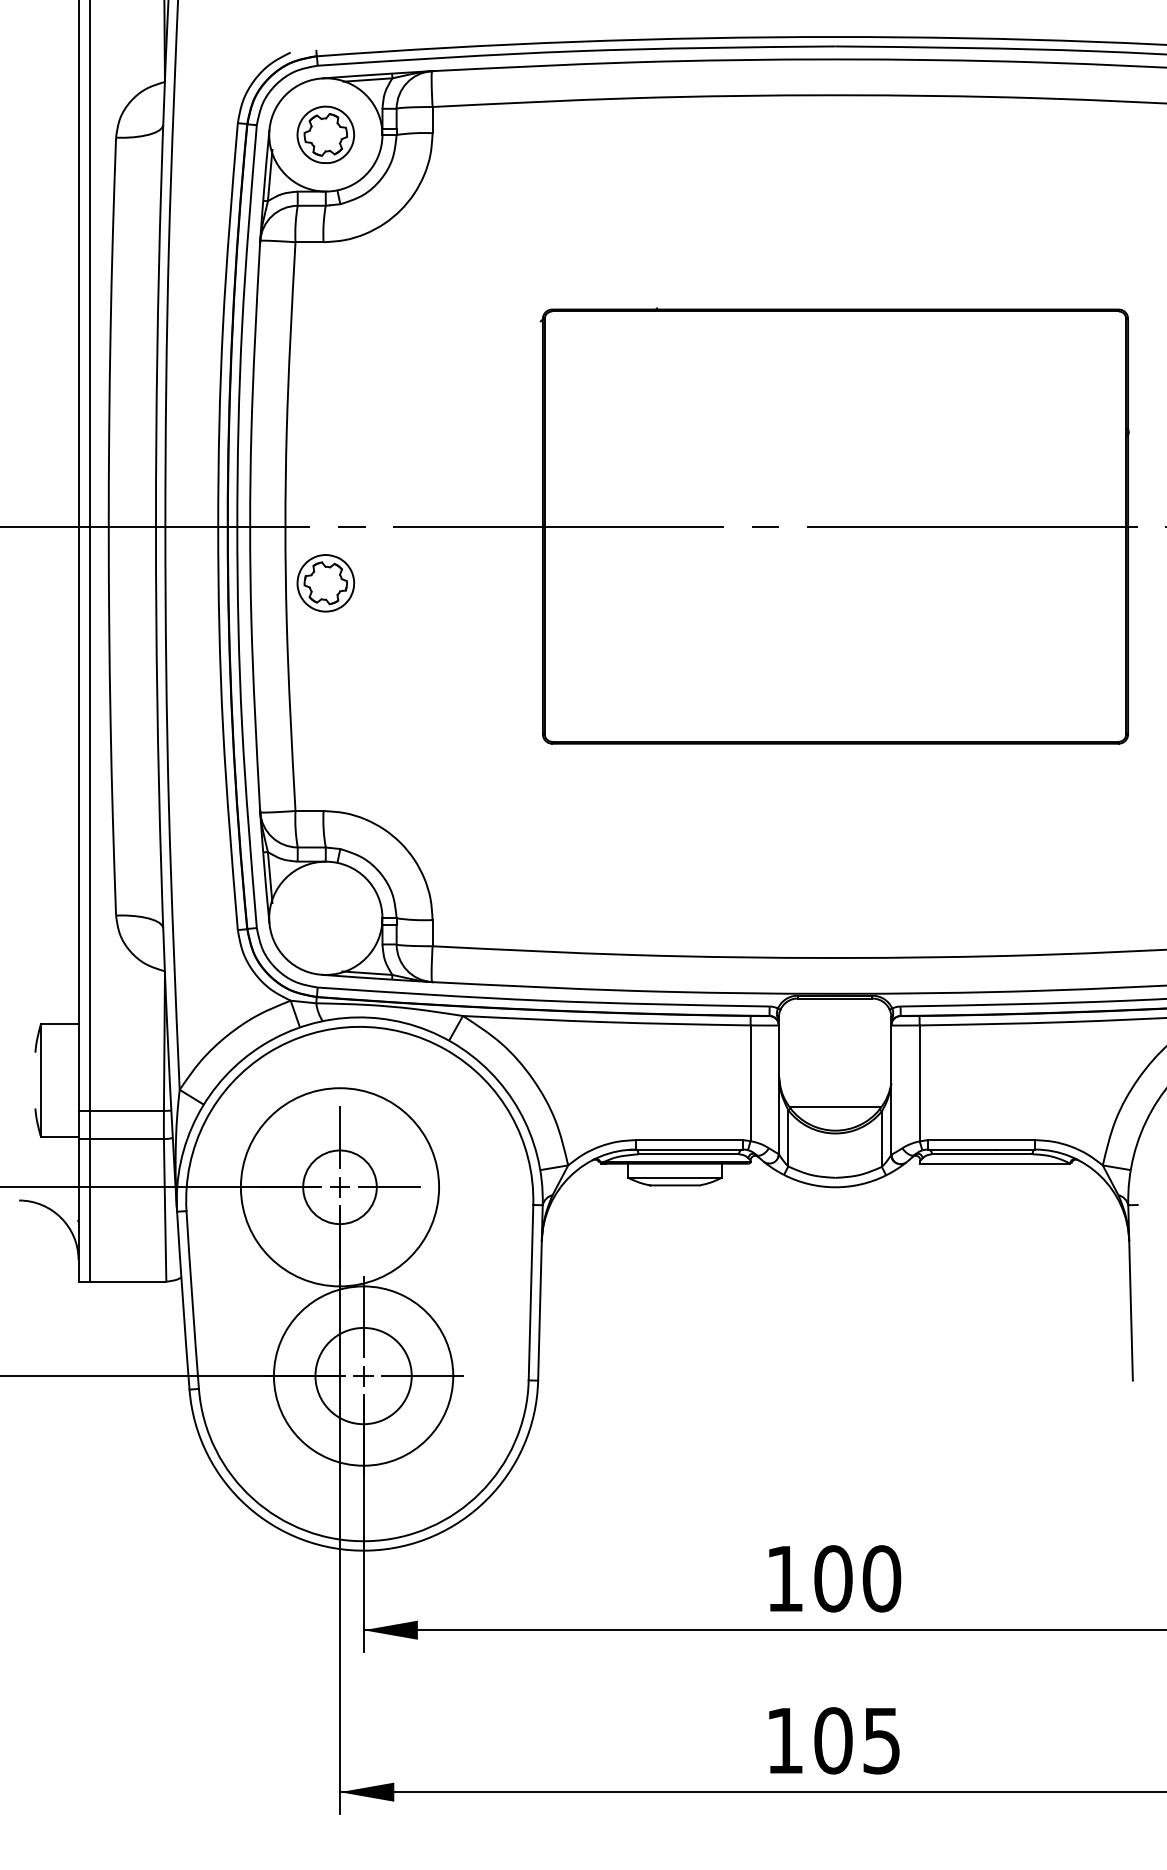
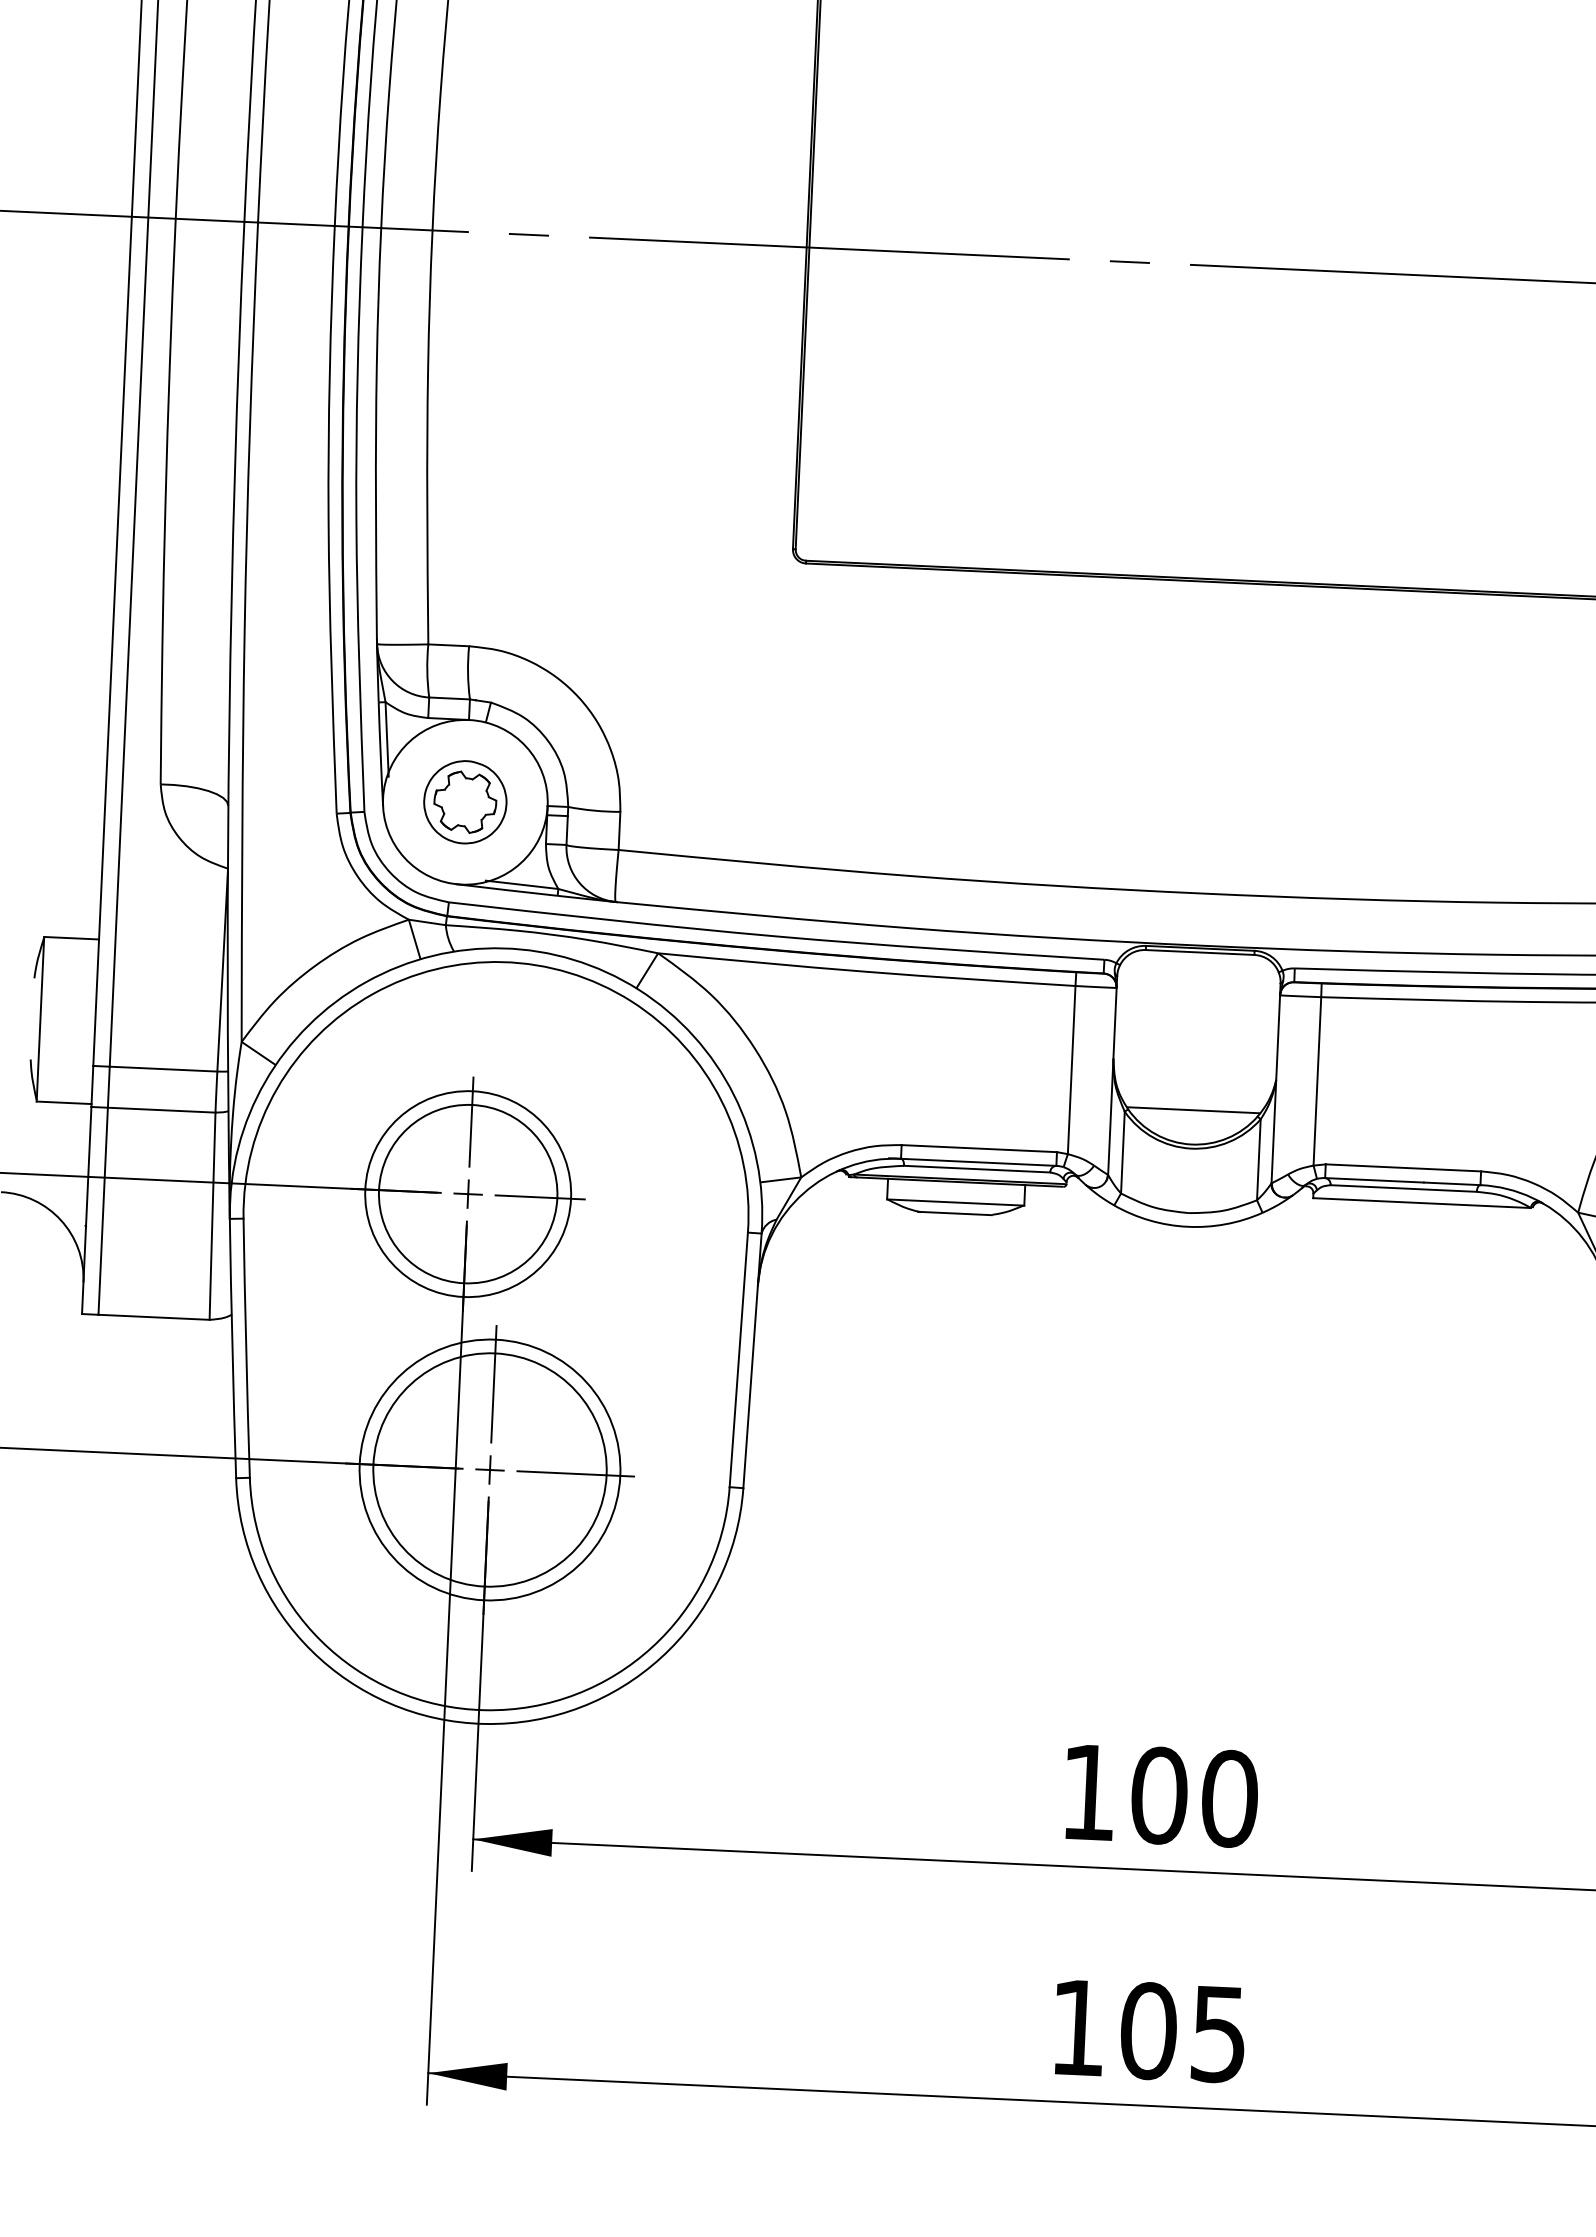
part: (325, 583) -> (464, 802), moved
circle: (339, 1186) -> (467, 1192), size x1.67
circle: (339, 1187) -> (467, 1194), size x0.71
circle: (363, 1375) -> (489, 1469), size x1.67

